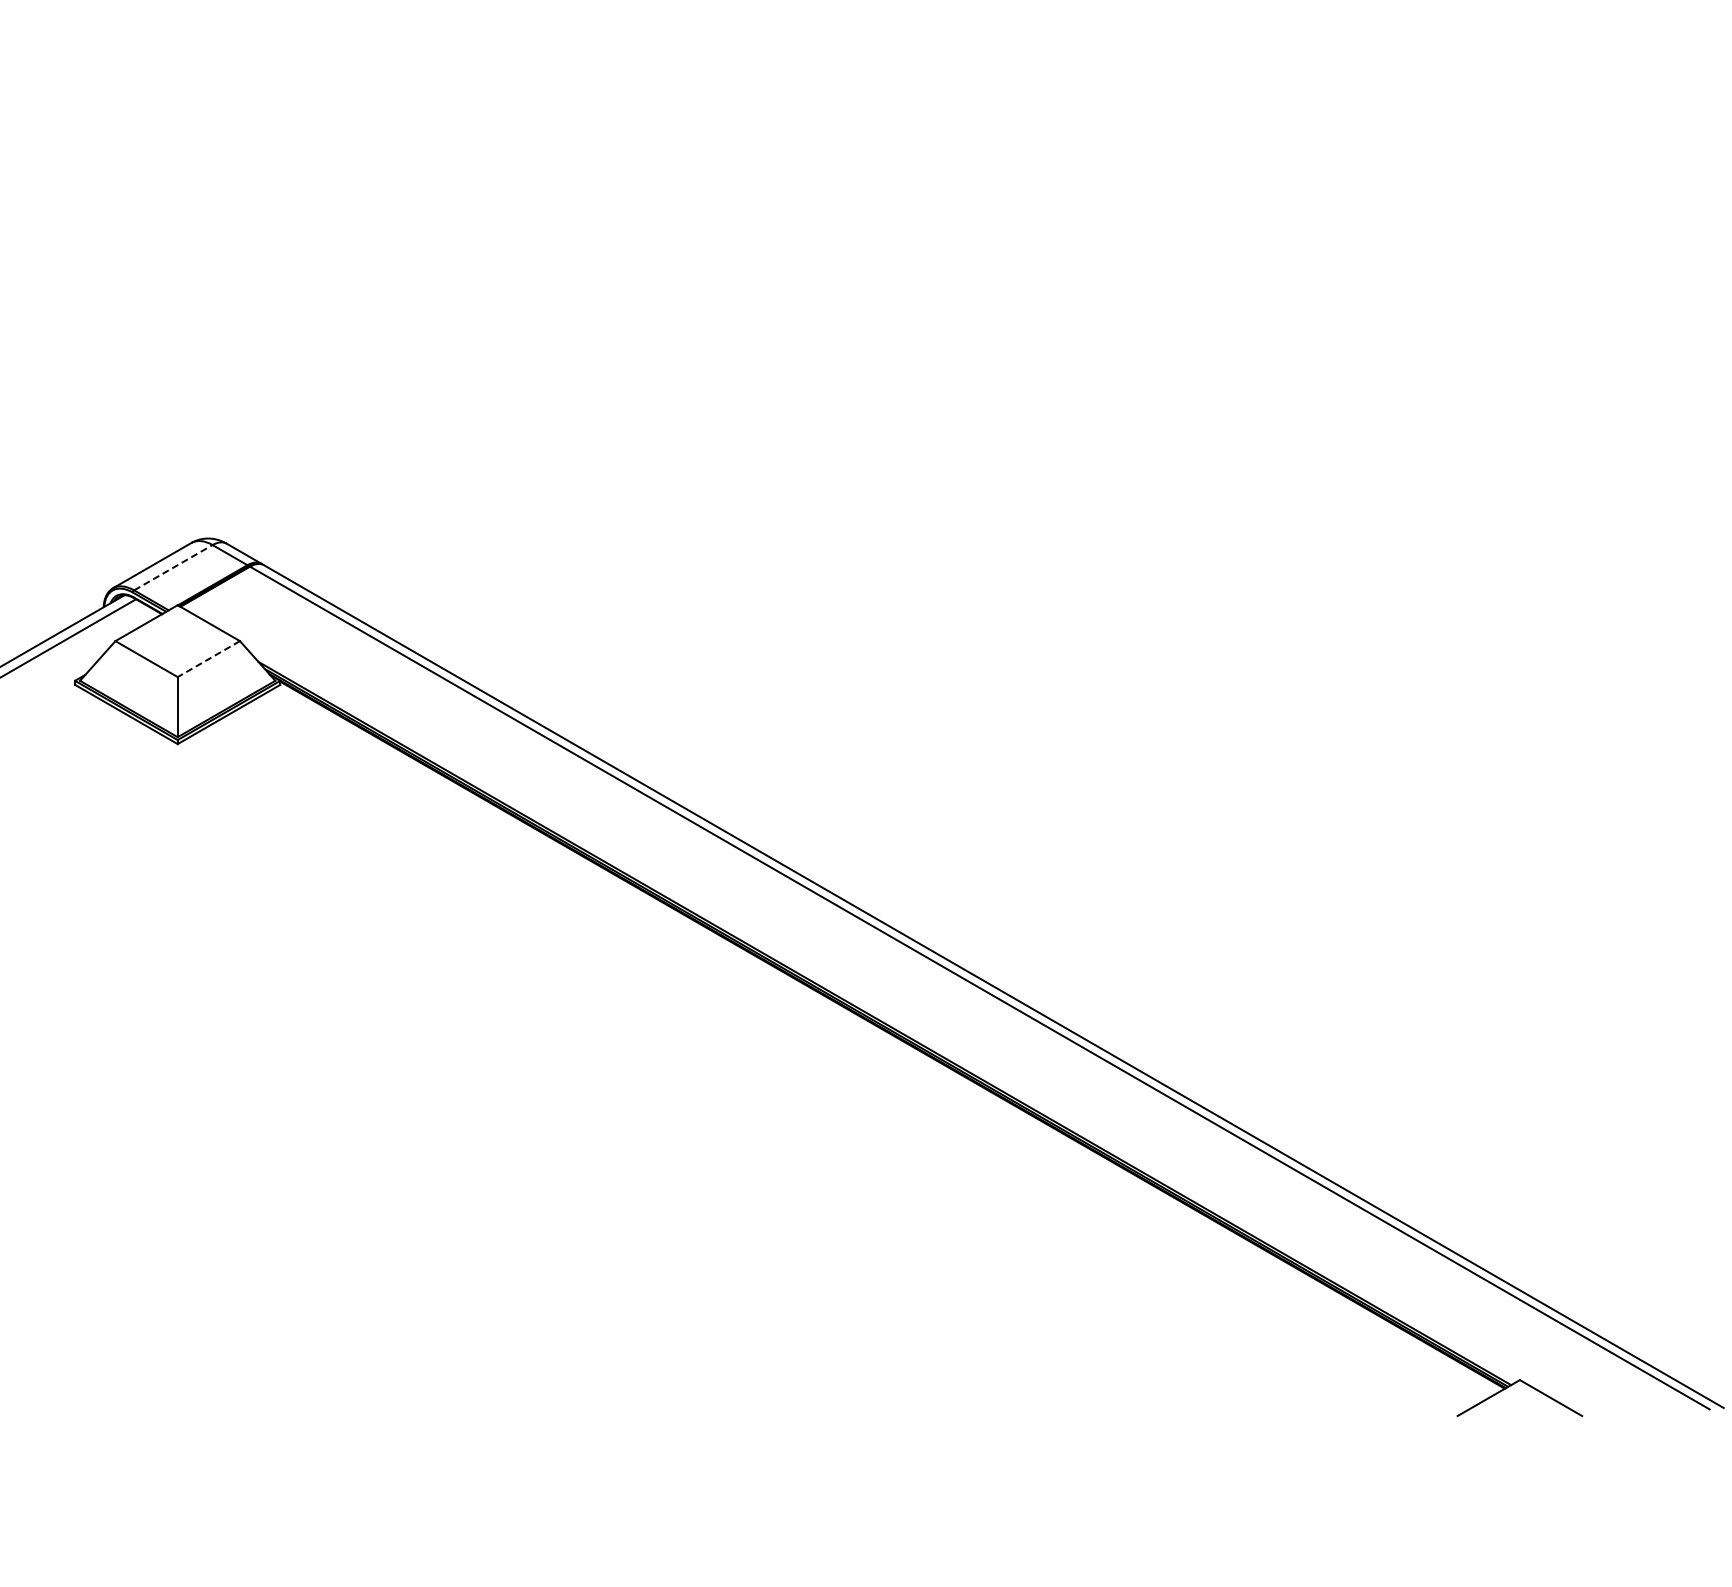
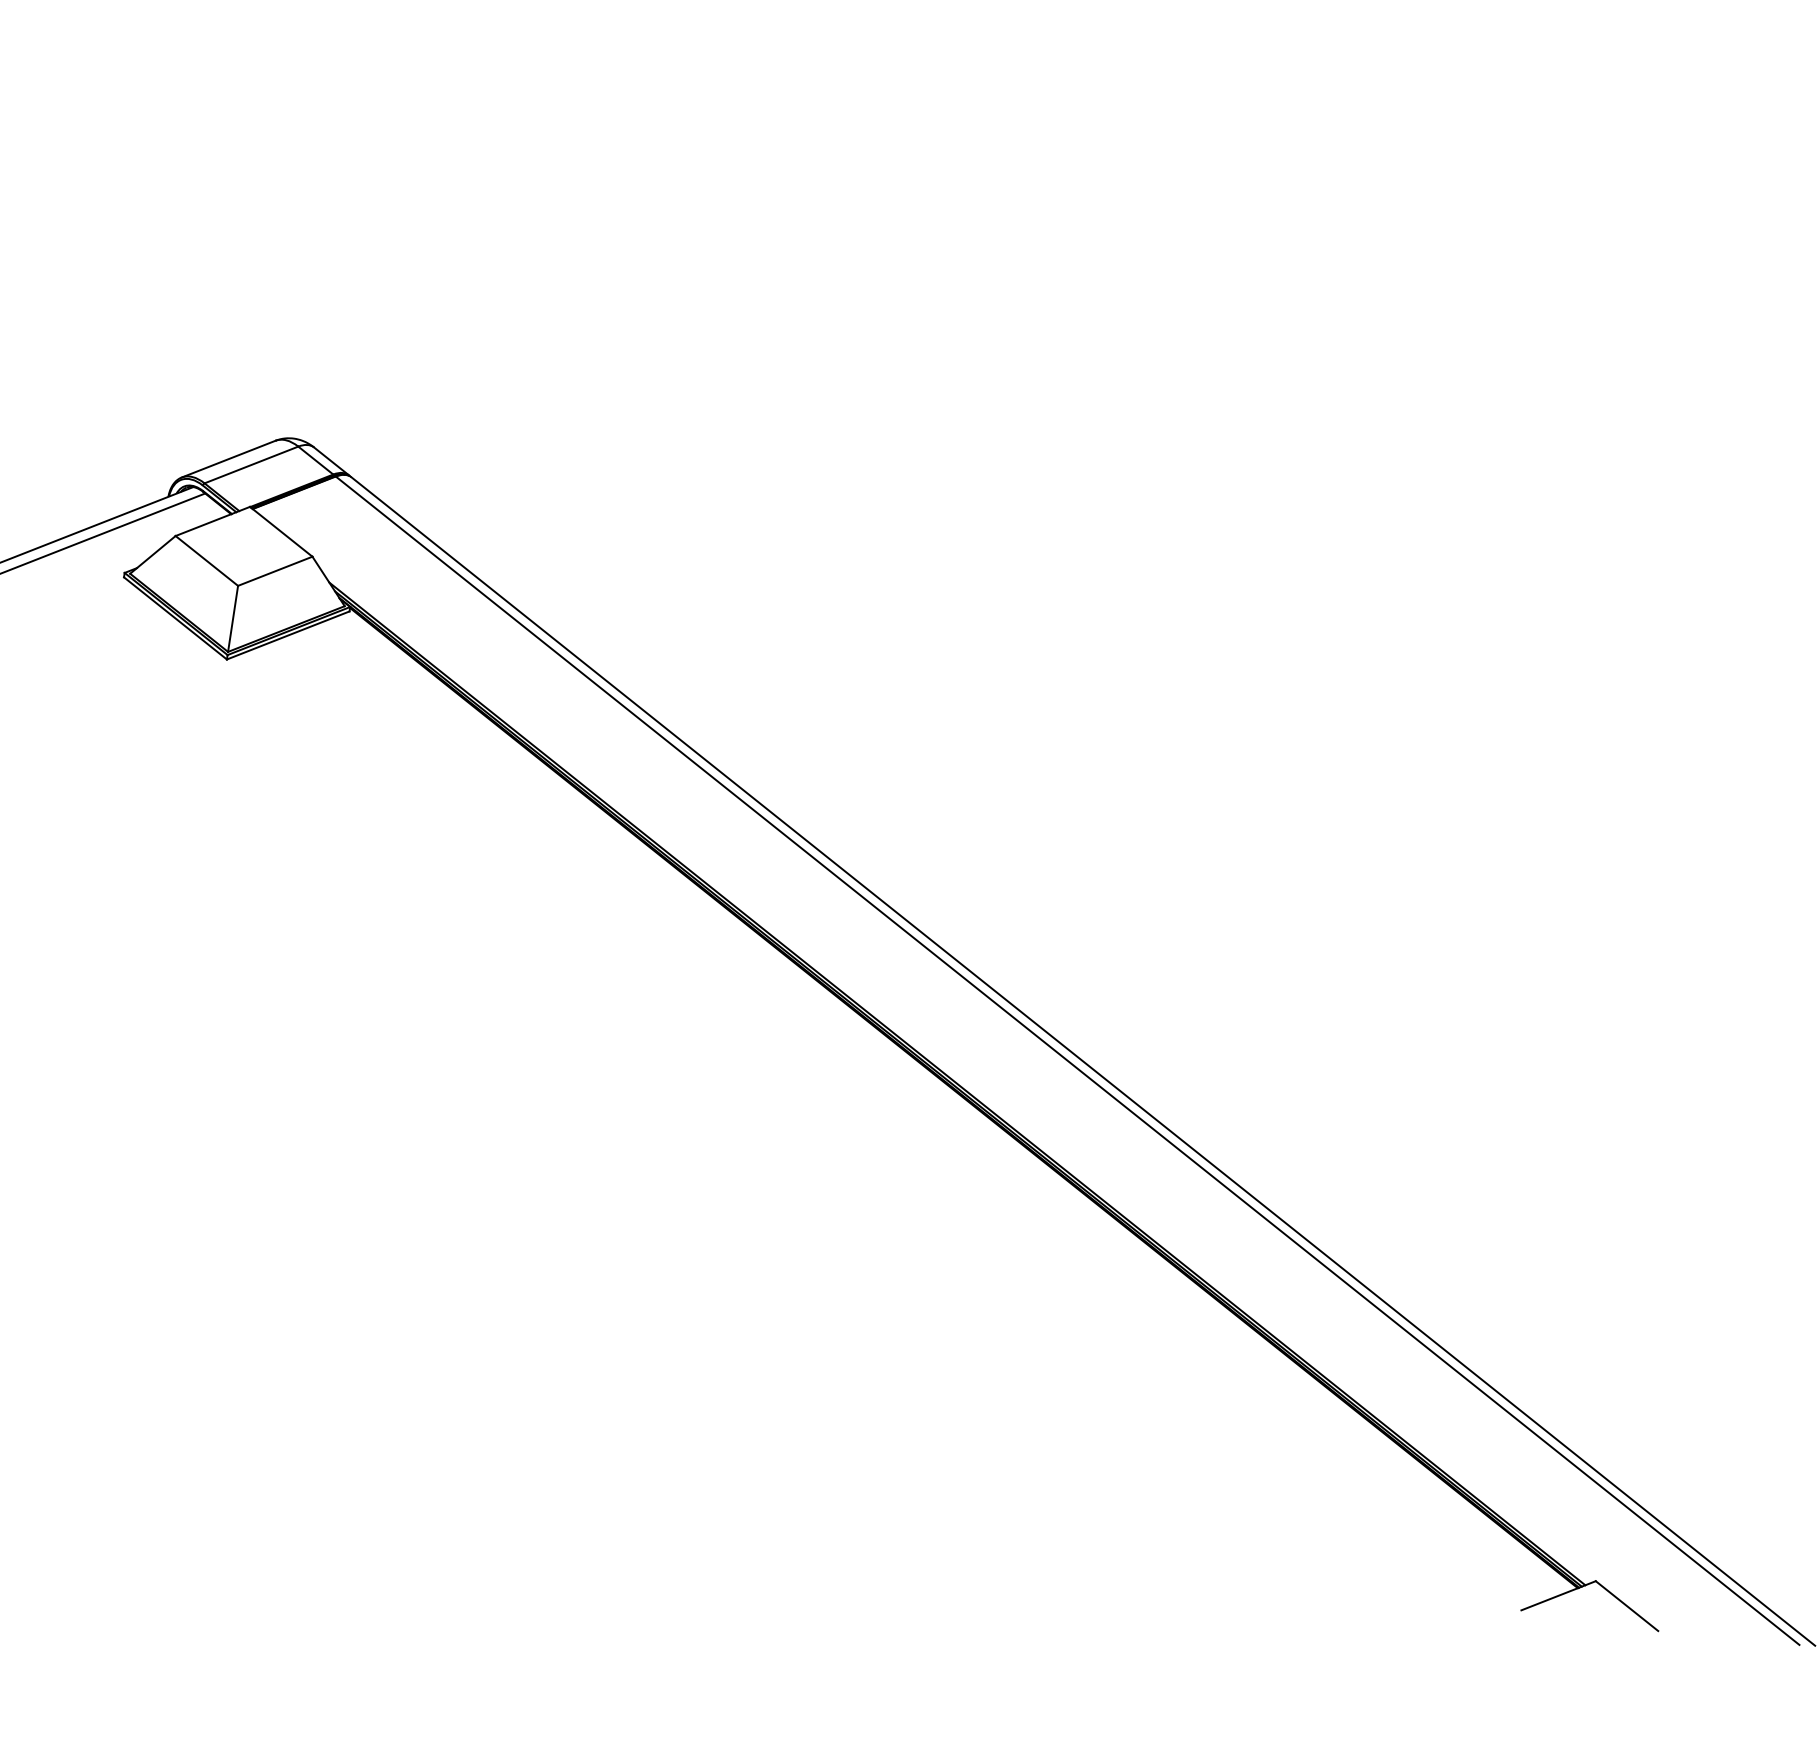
line: (173, 567) -> (251, 464), dashed -> solid
line: (208, 659) -> (274, 571), dashed -> solid

